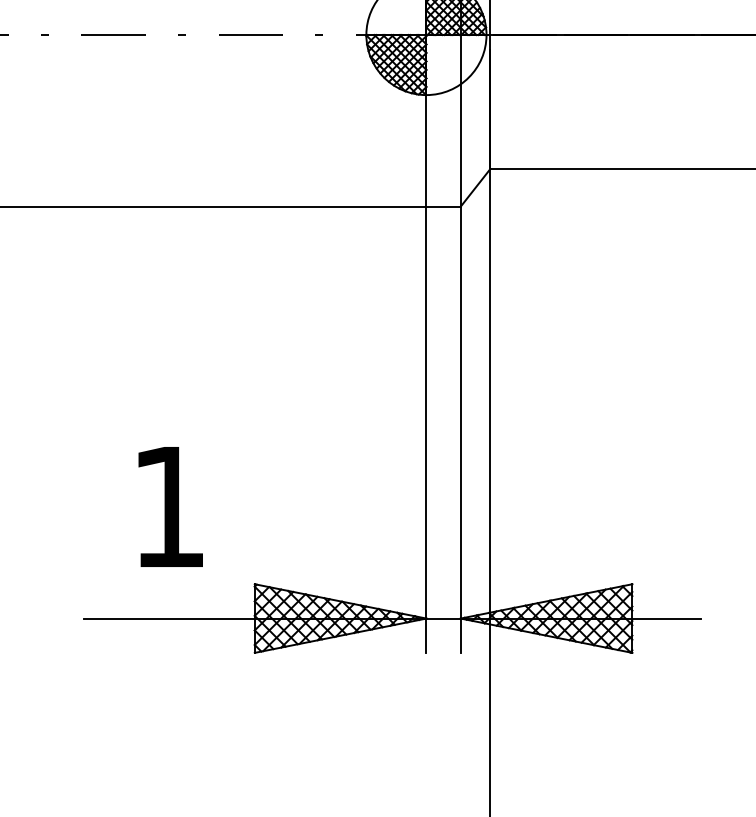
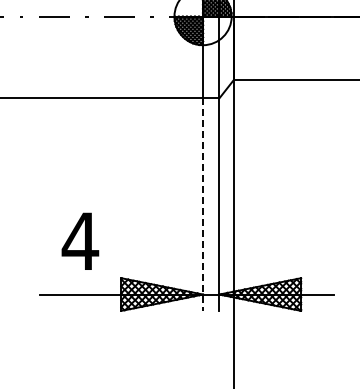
line: (427, 431) -> (203, 205), solid -> dashed
text: (169, 505) -> (80, 240), 1 -> 4

